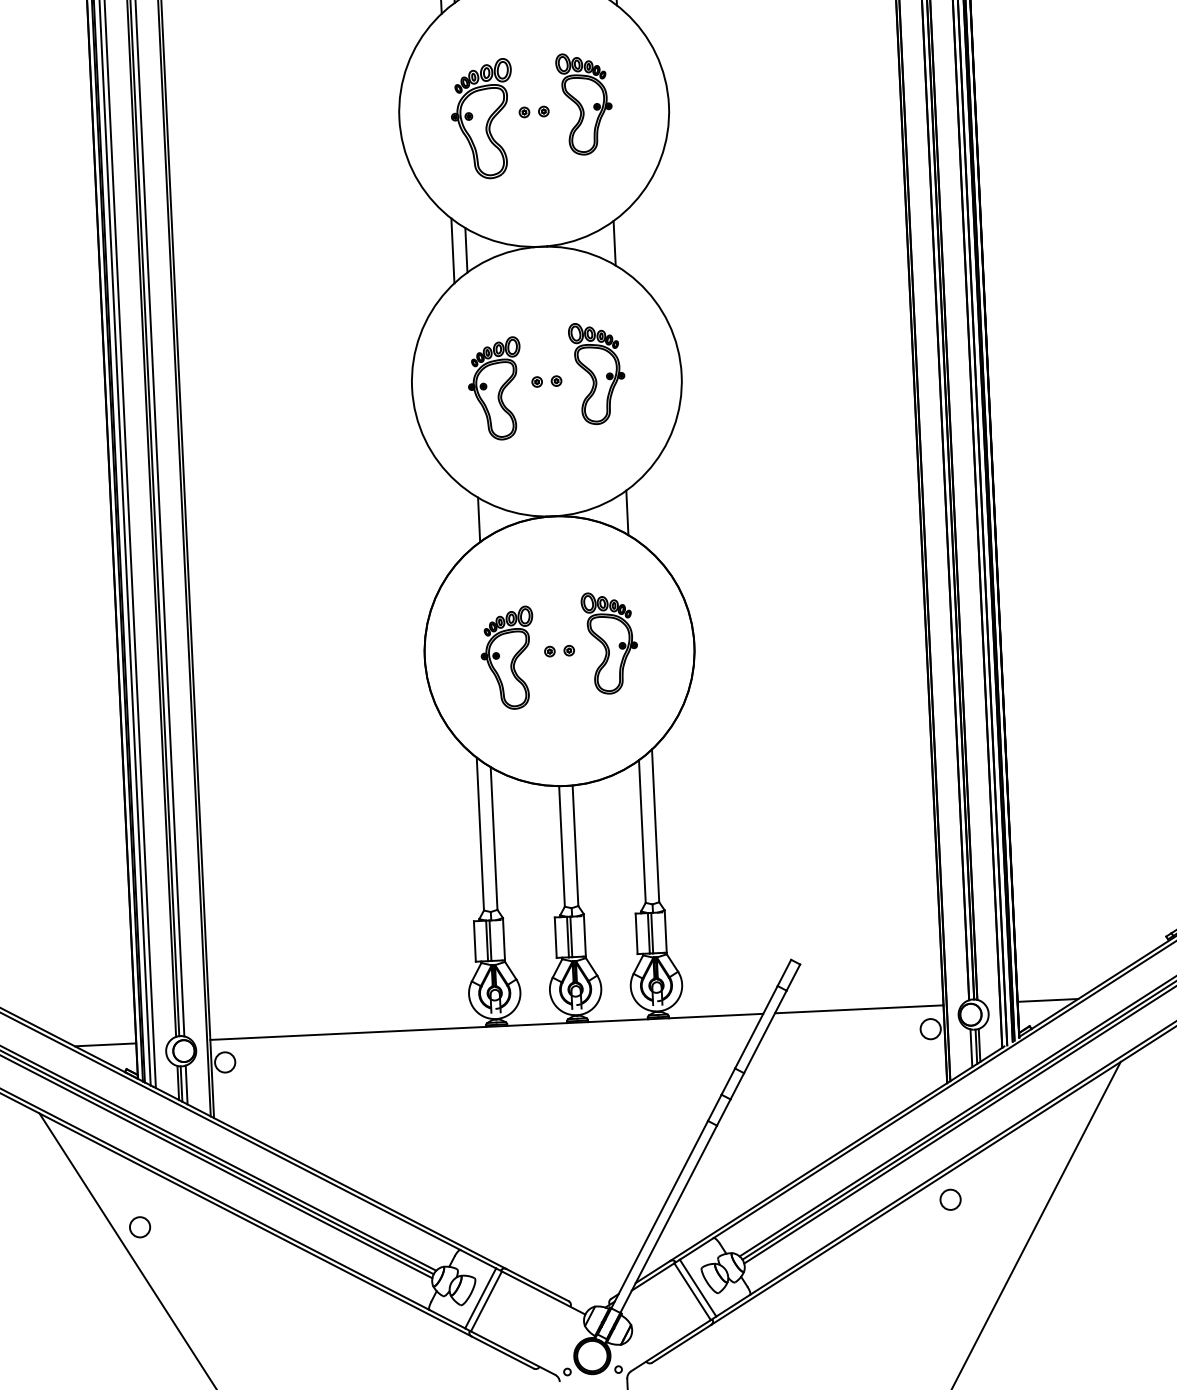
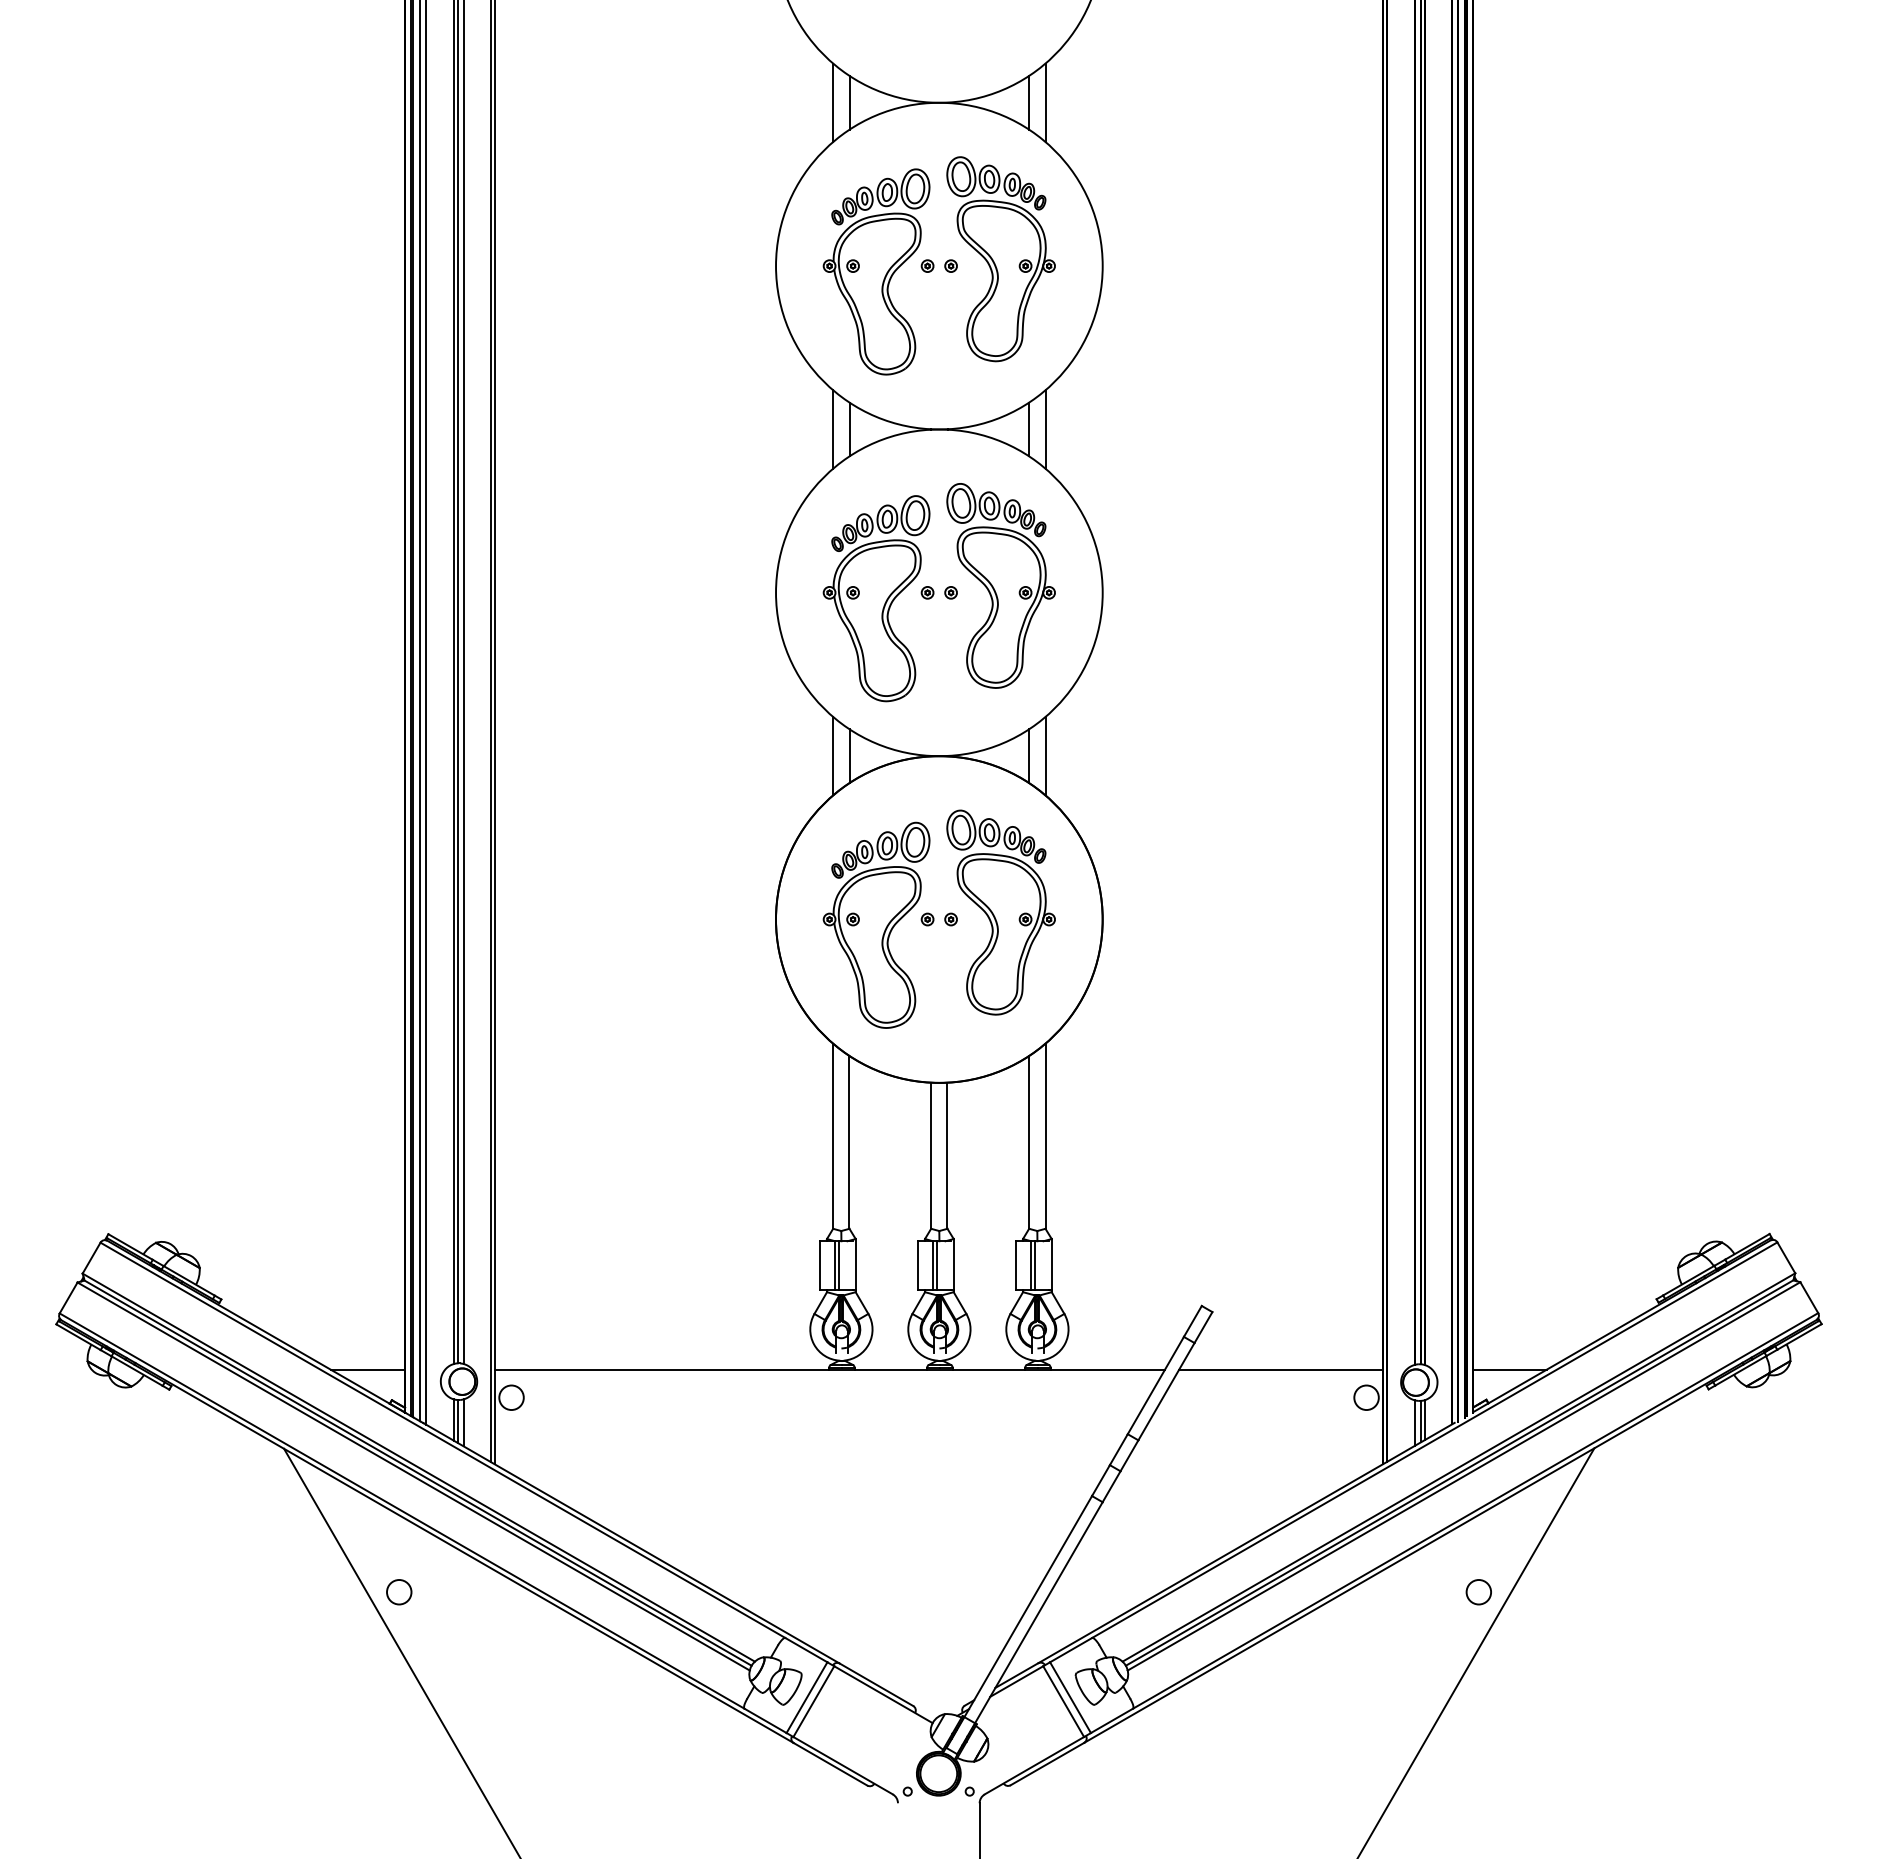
part: (584, 104) -> (1000, 259), size x1.67
part: (482, 118) -> (876, 271), size x1.43
line: (628, 242) -> (1045, 429), added
part: (597, 373) -> (1000, 585), size x1.67
part: (495, 388) -> (876, 598), size x1.67
line: (640, 511) -> (1045, 755), added
line: (465, 519) -> (833, 755), added
part: (609, 642) -> (1000, 912), size x1.67
part: (507, 657) -> (876, 924), size x1.67
circle: (950, 1200) -> (1478, 1592), moved

